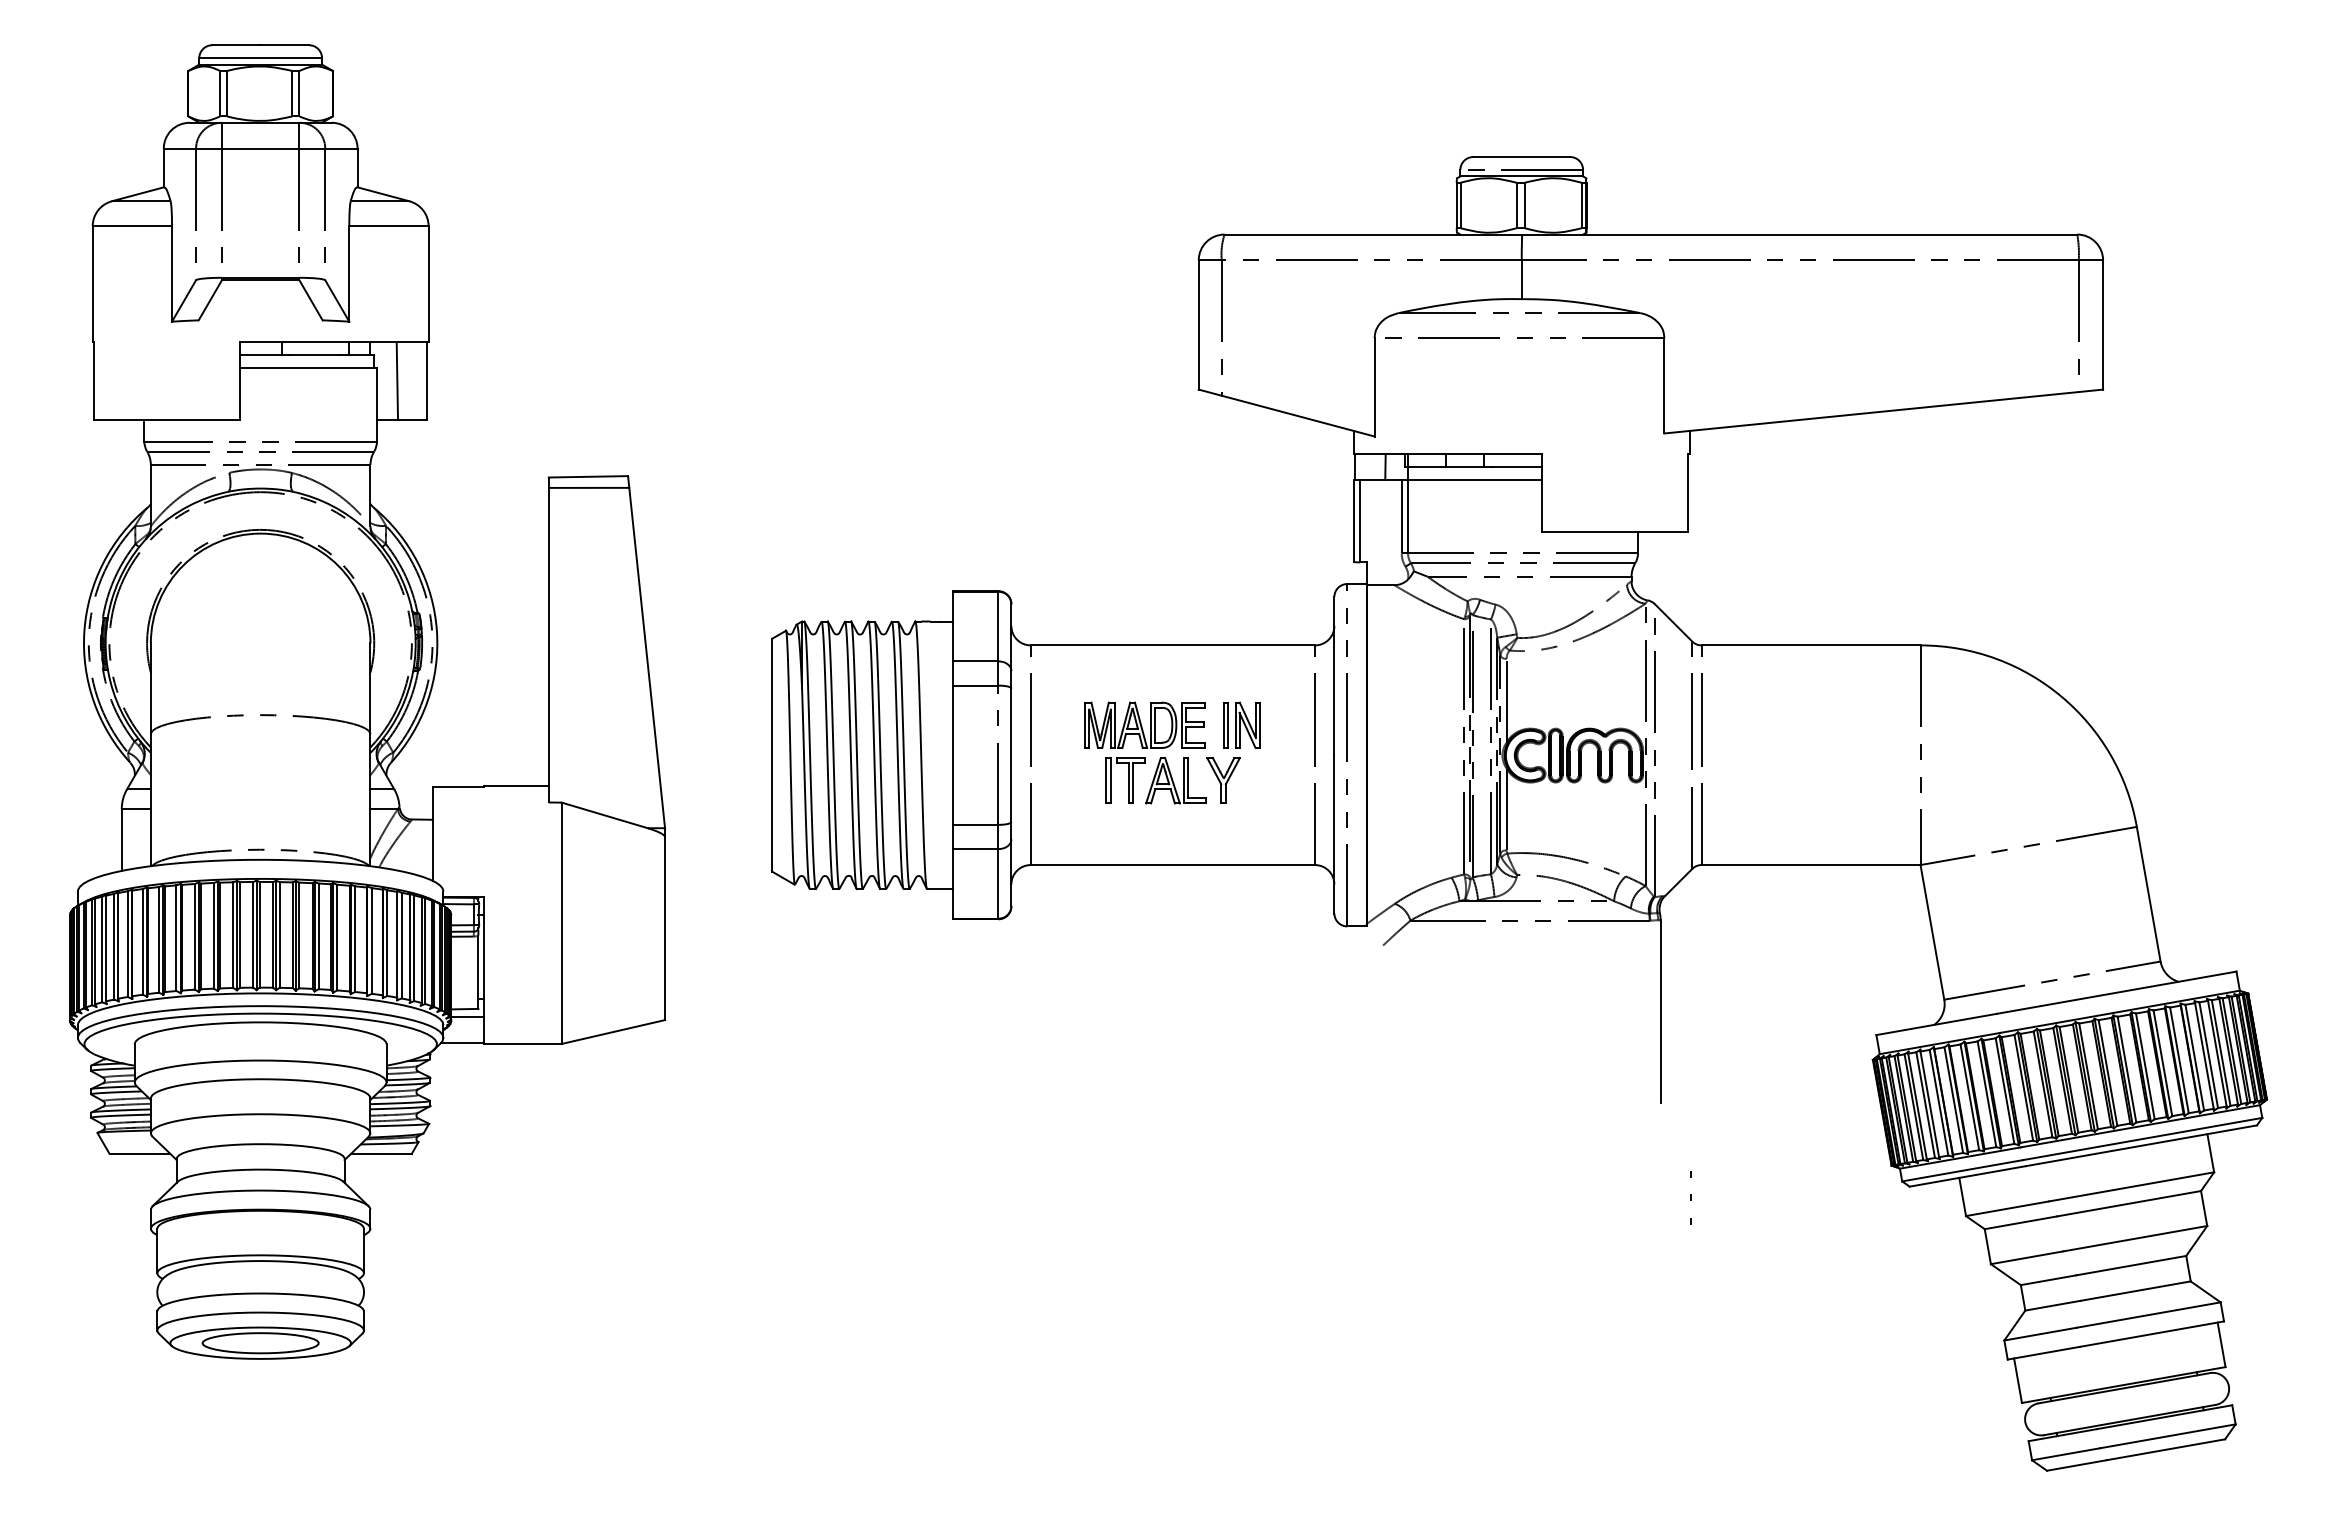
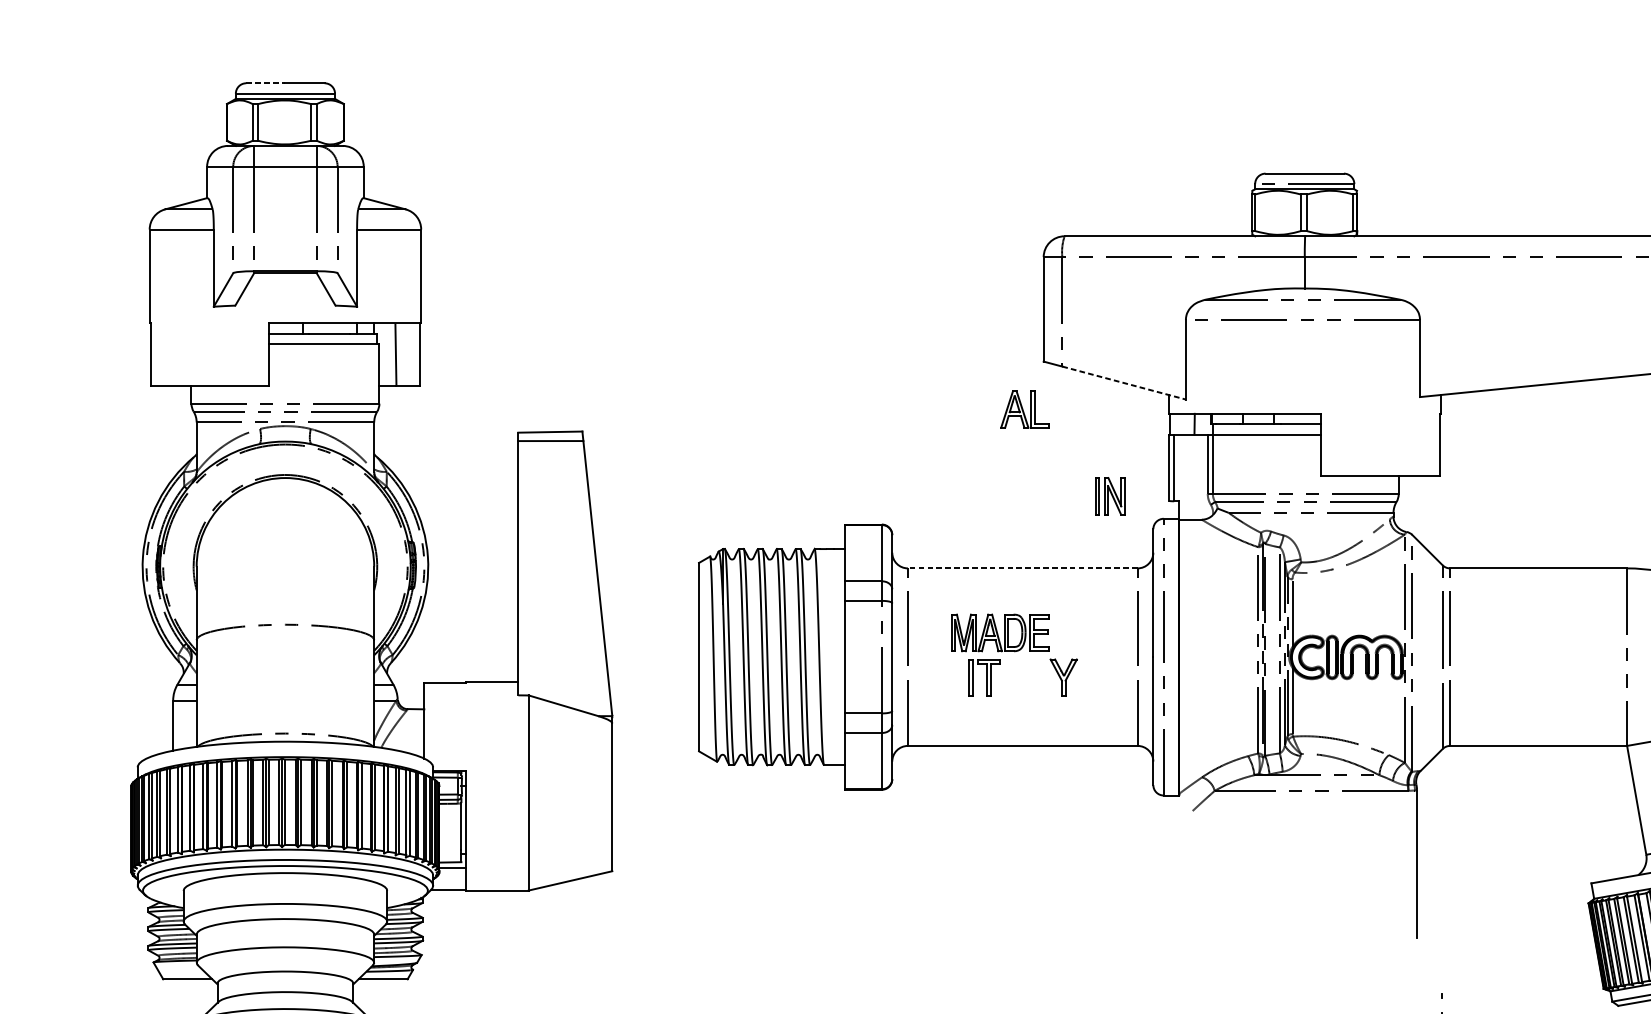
line: (236, 45) -> (265, 83), solid -> dashed
line: (1298, 416) -> (1124, 383), solid -> dashed
line: (1172, 645) -> (1022, 568), solid -> dashed
part: (1241, 724) -> (1109, 495), moved
part: (1175, 780) -> (1024, 409), moved

